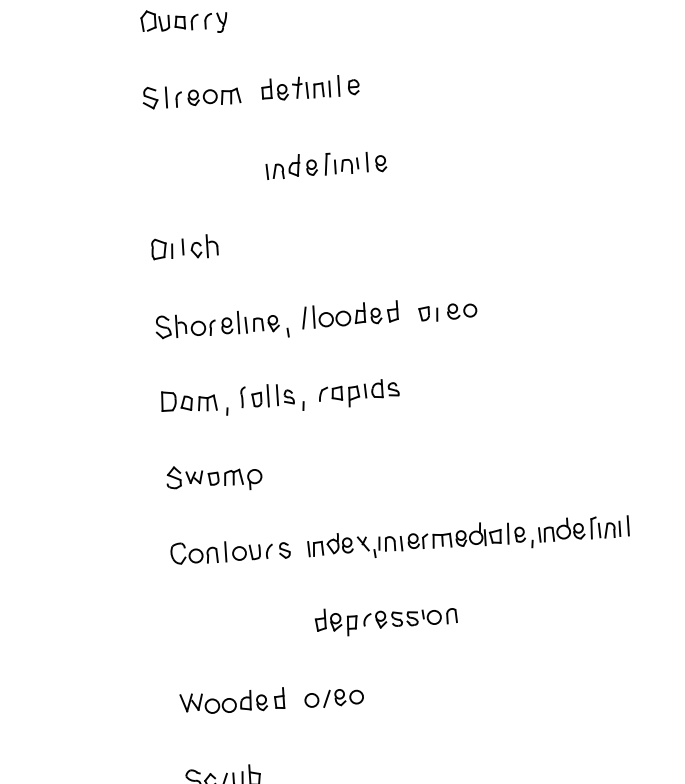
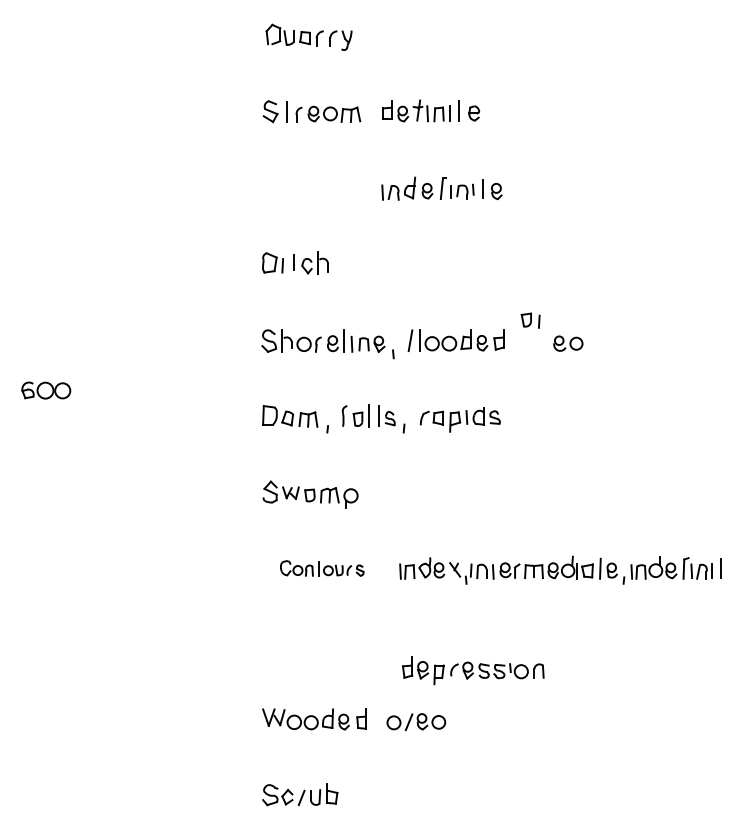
part: (428, 314) -> (530, 320), moved
part: (230, 550) -> (322, 568), size x0.7
part: (386, 619) -> (473, 670), moved

